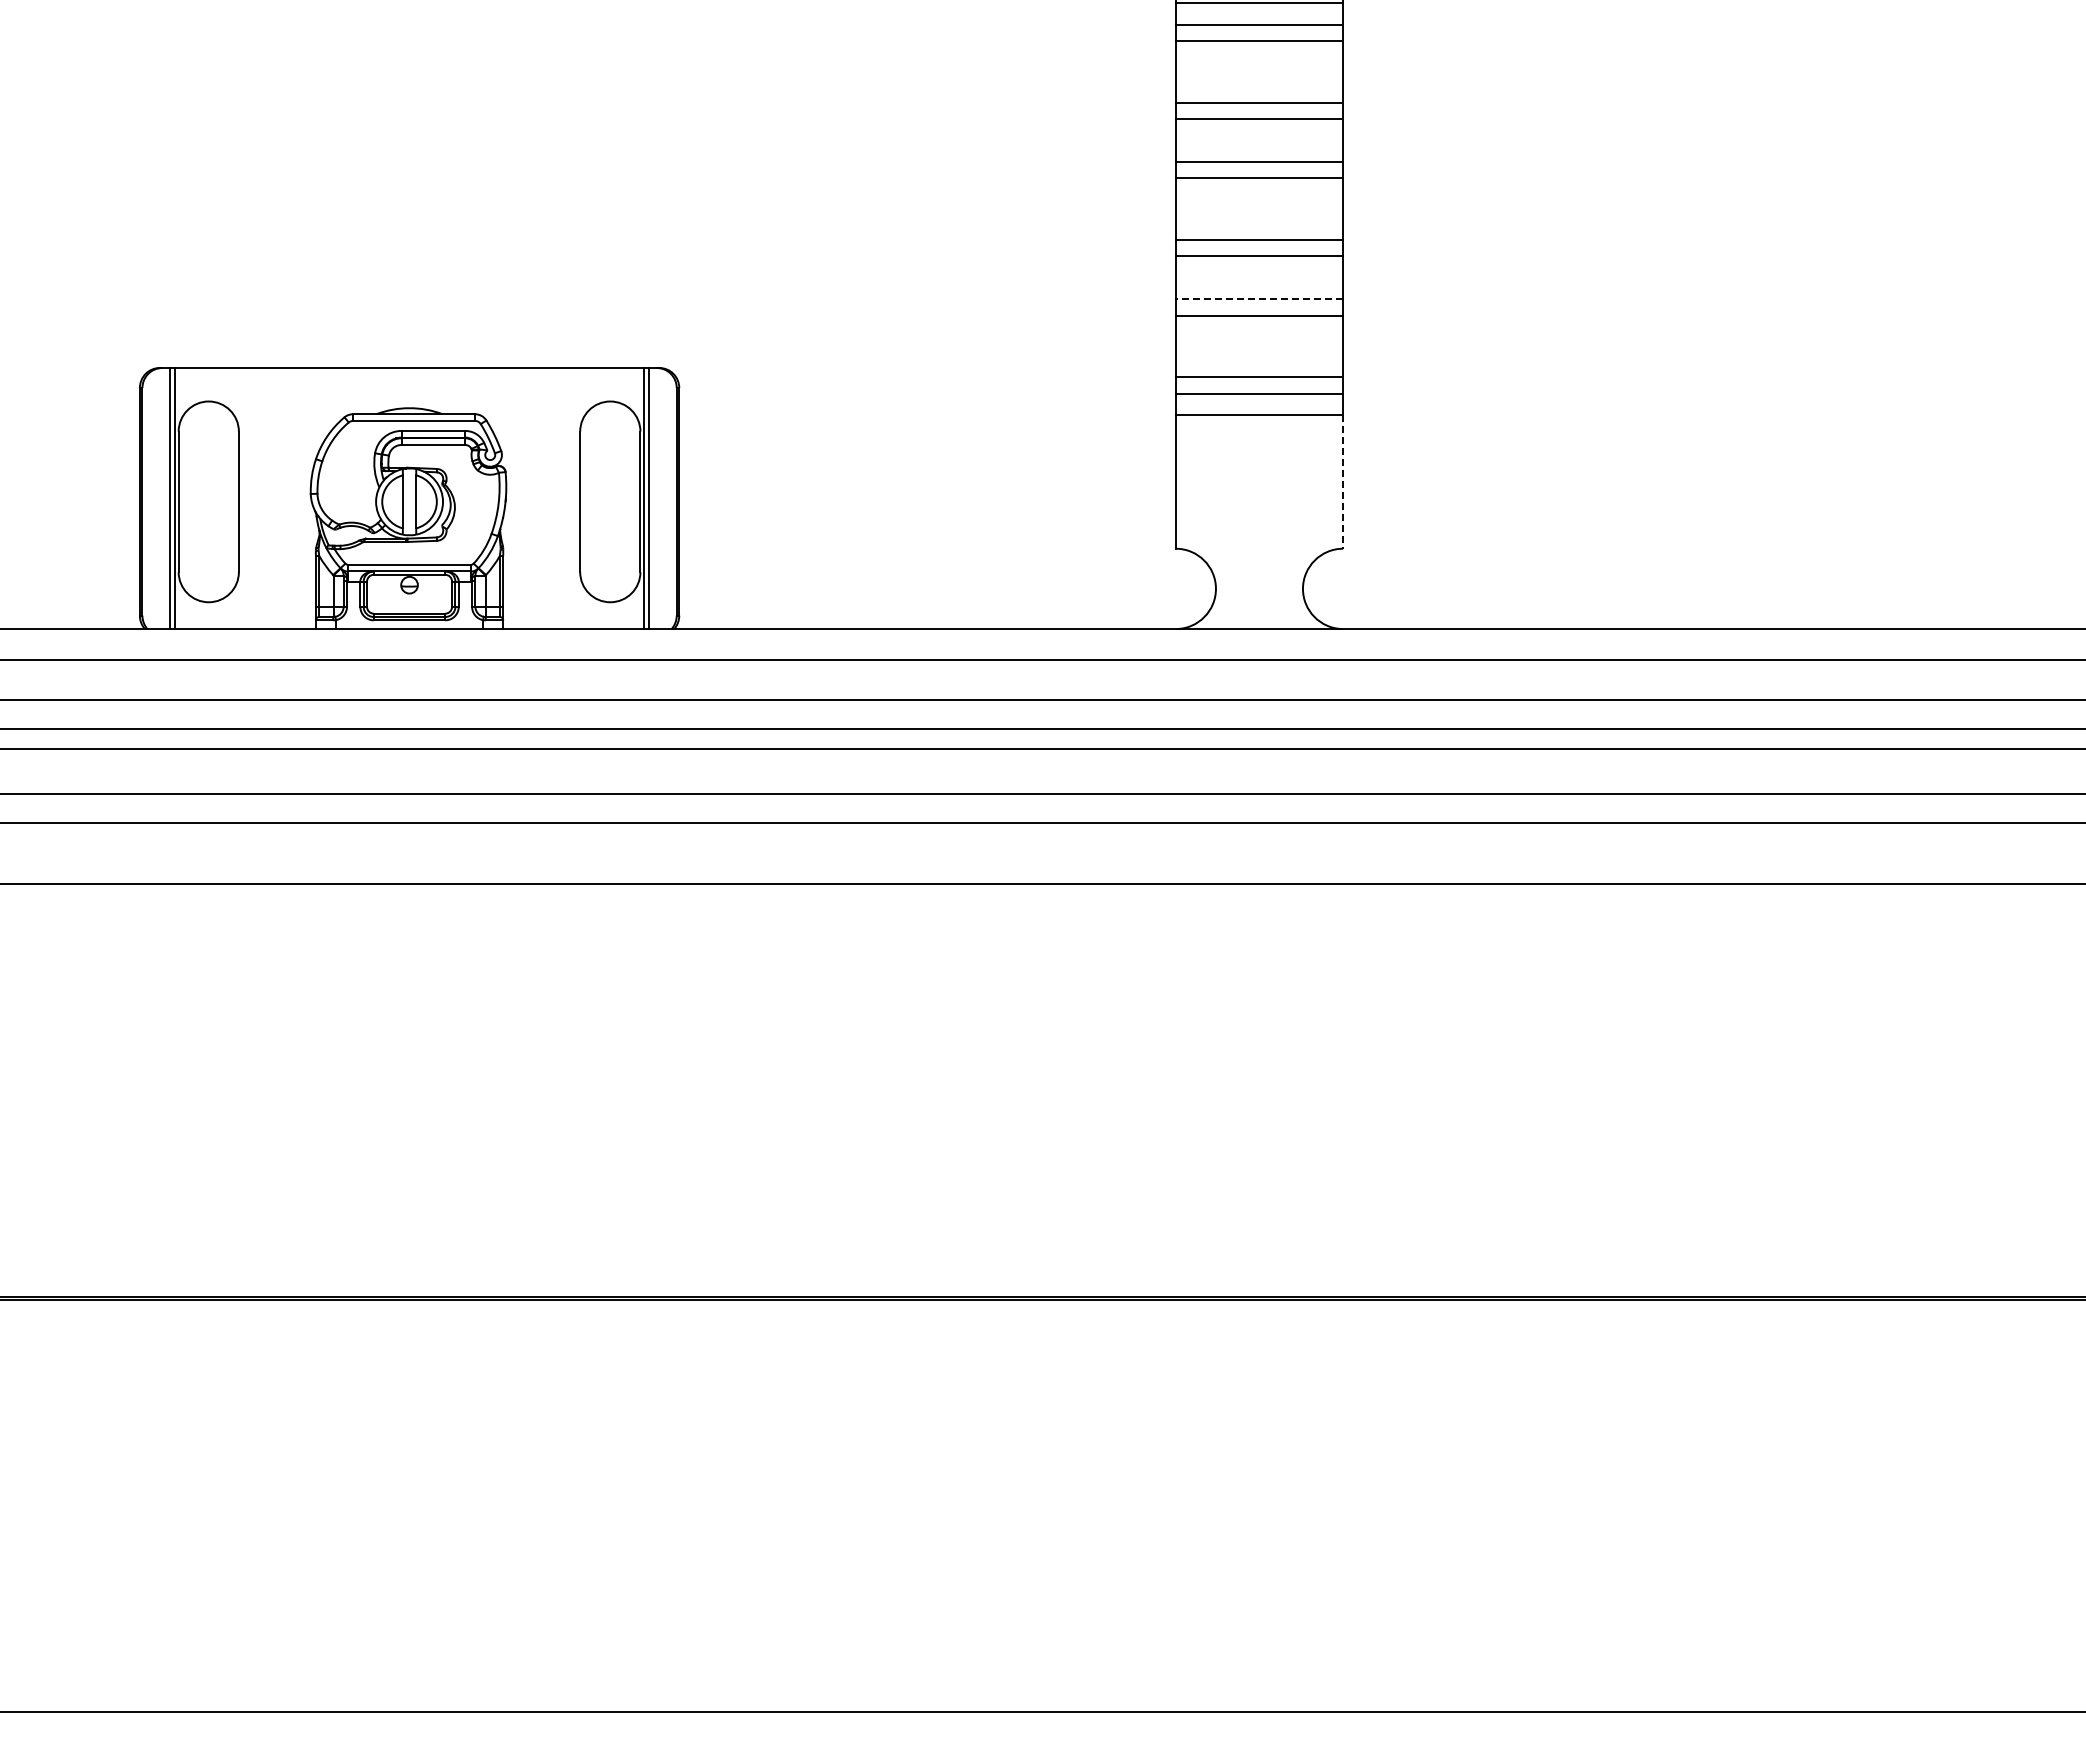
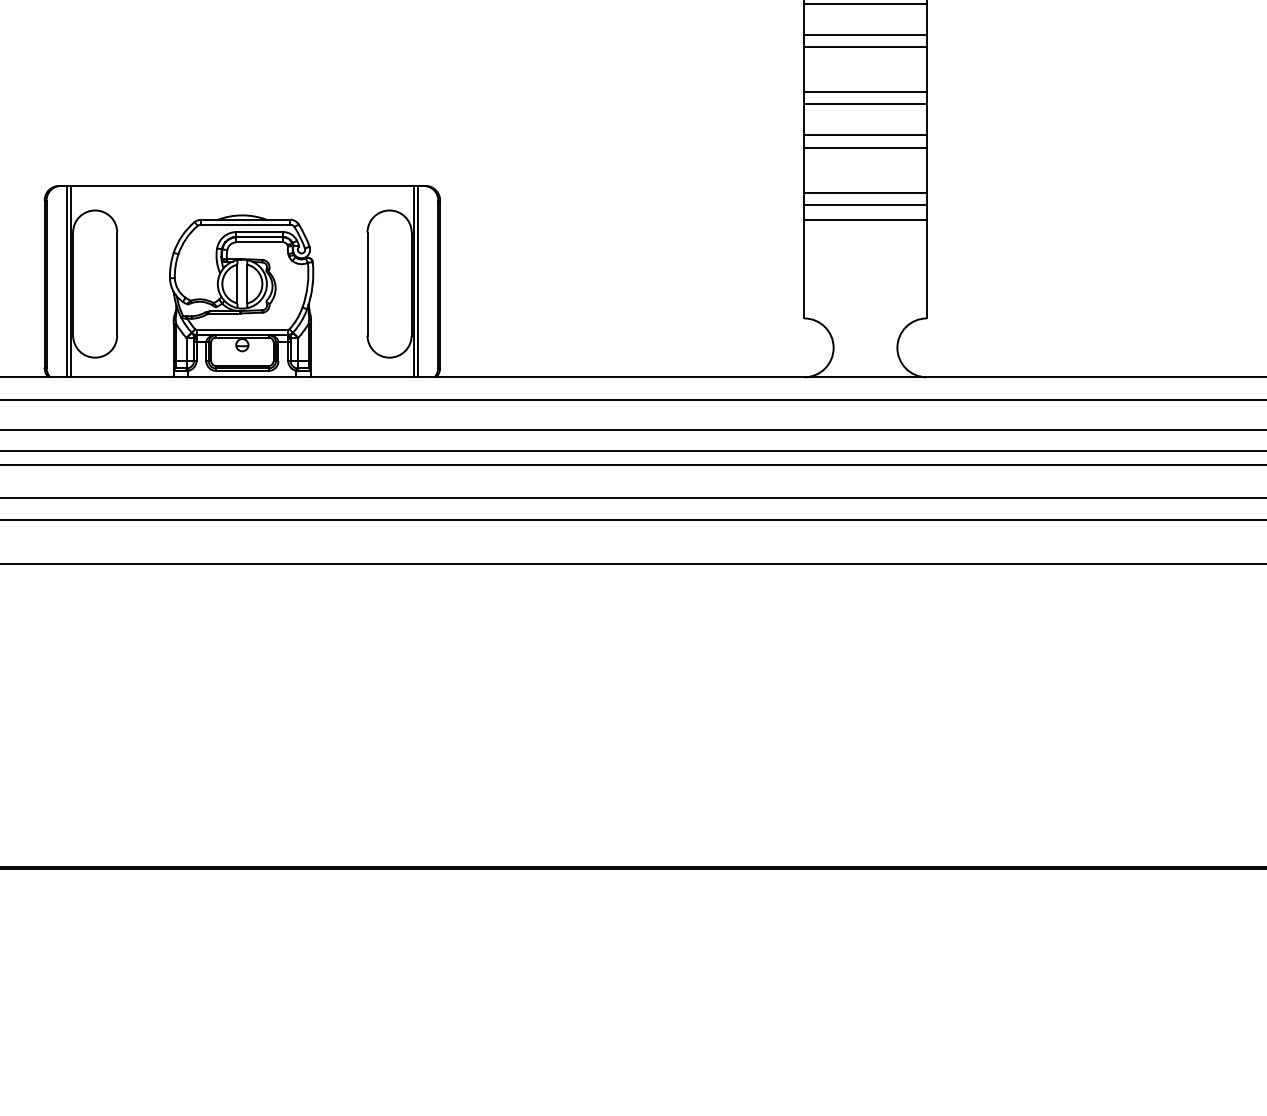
line: (1259, 299) -> (865, 135), dashed -> solid
line: (1343, 481) -> (927, 269), dashed -> solid

